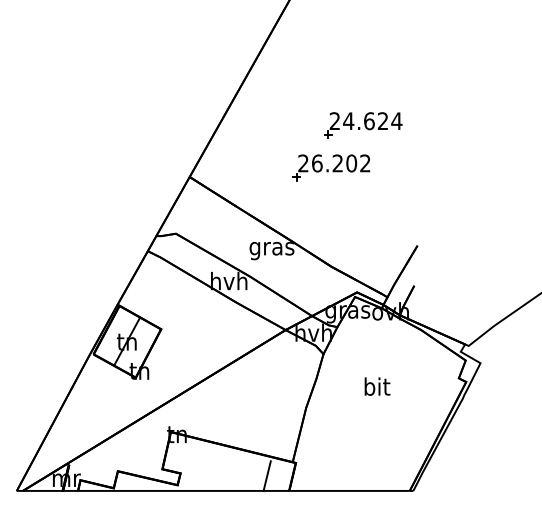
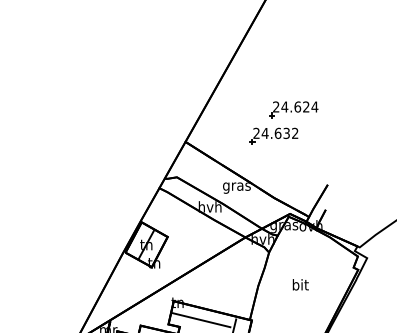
text: (333, 161) -> (275, 132), 26.202 -> 24.632
text: (376, 386) -> (300, 284), moved
line: (215, 463) -> (201, 320), added

